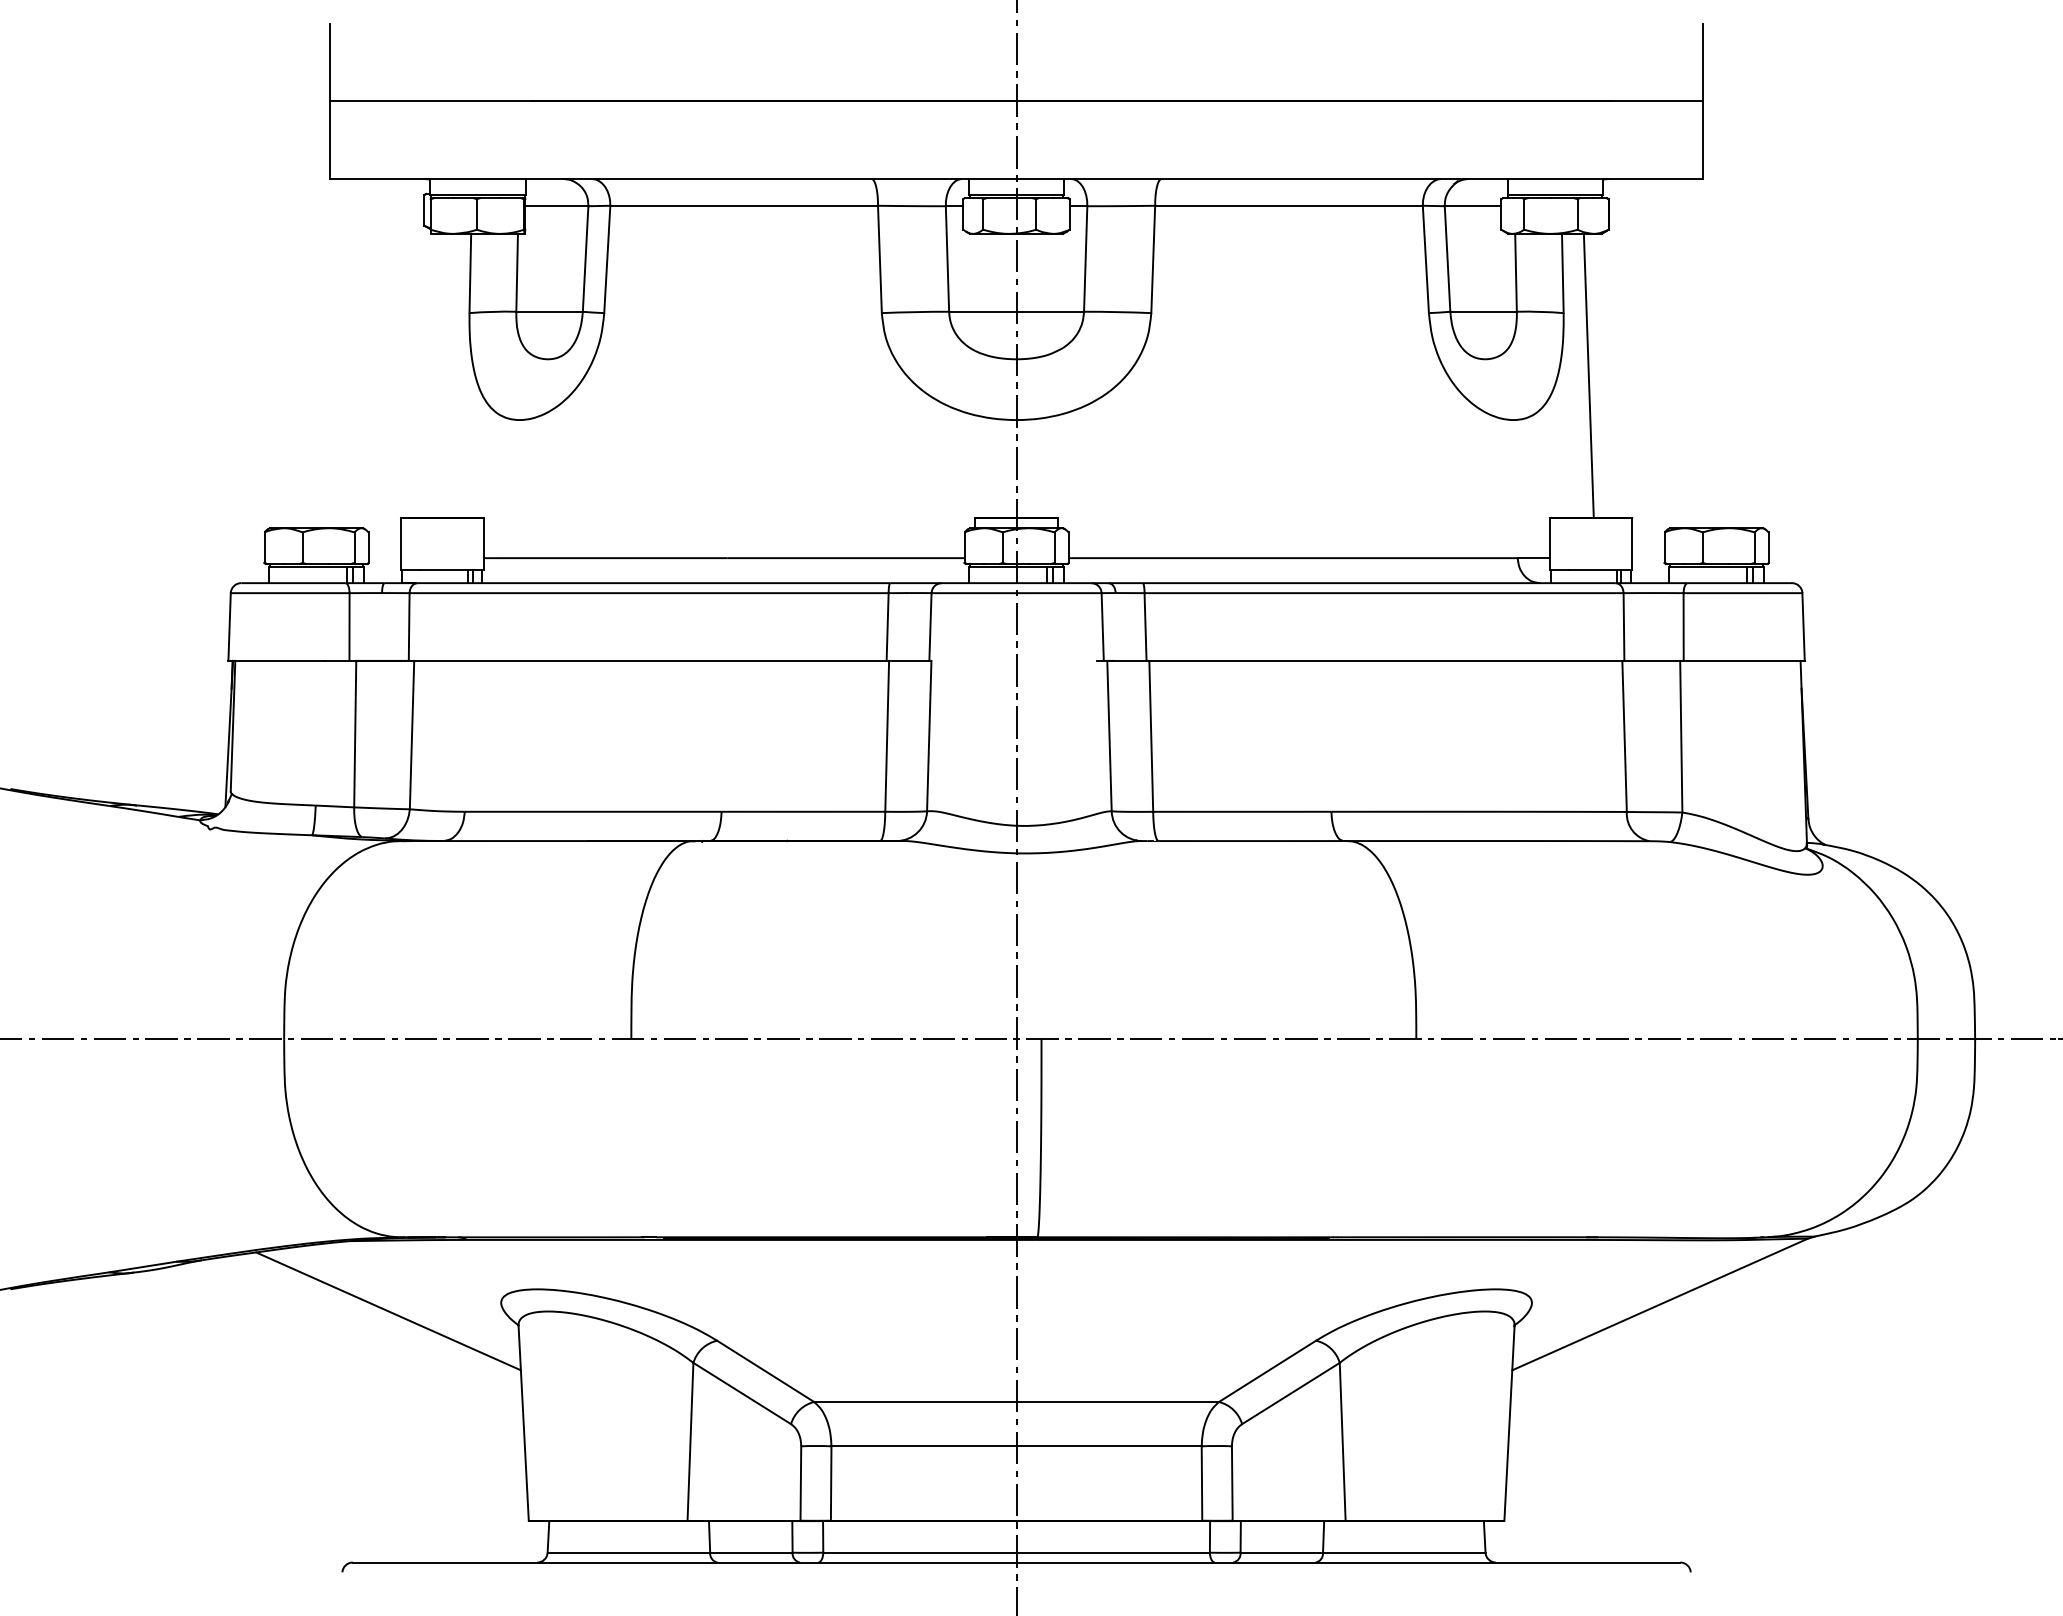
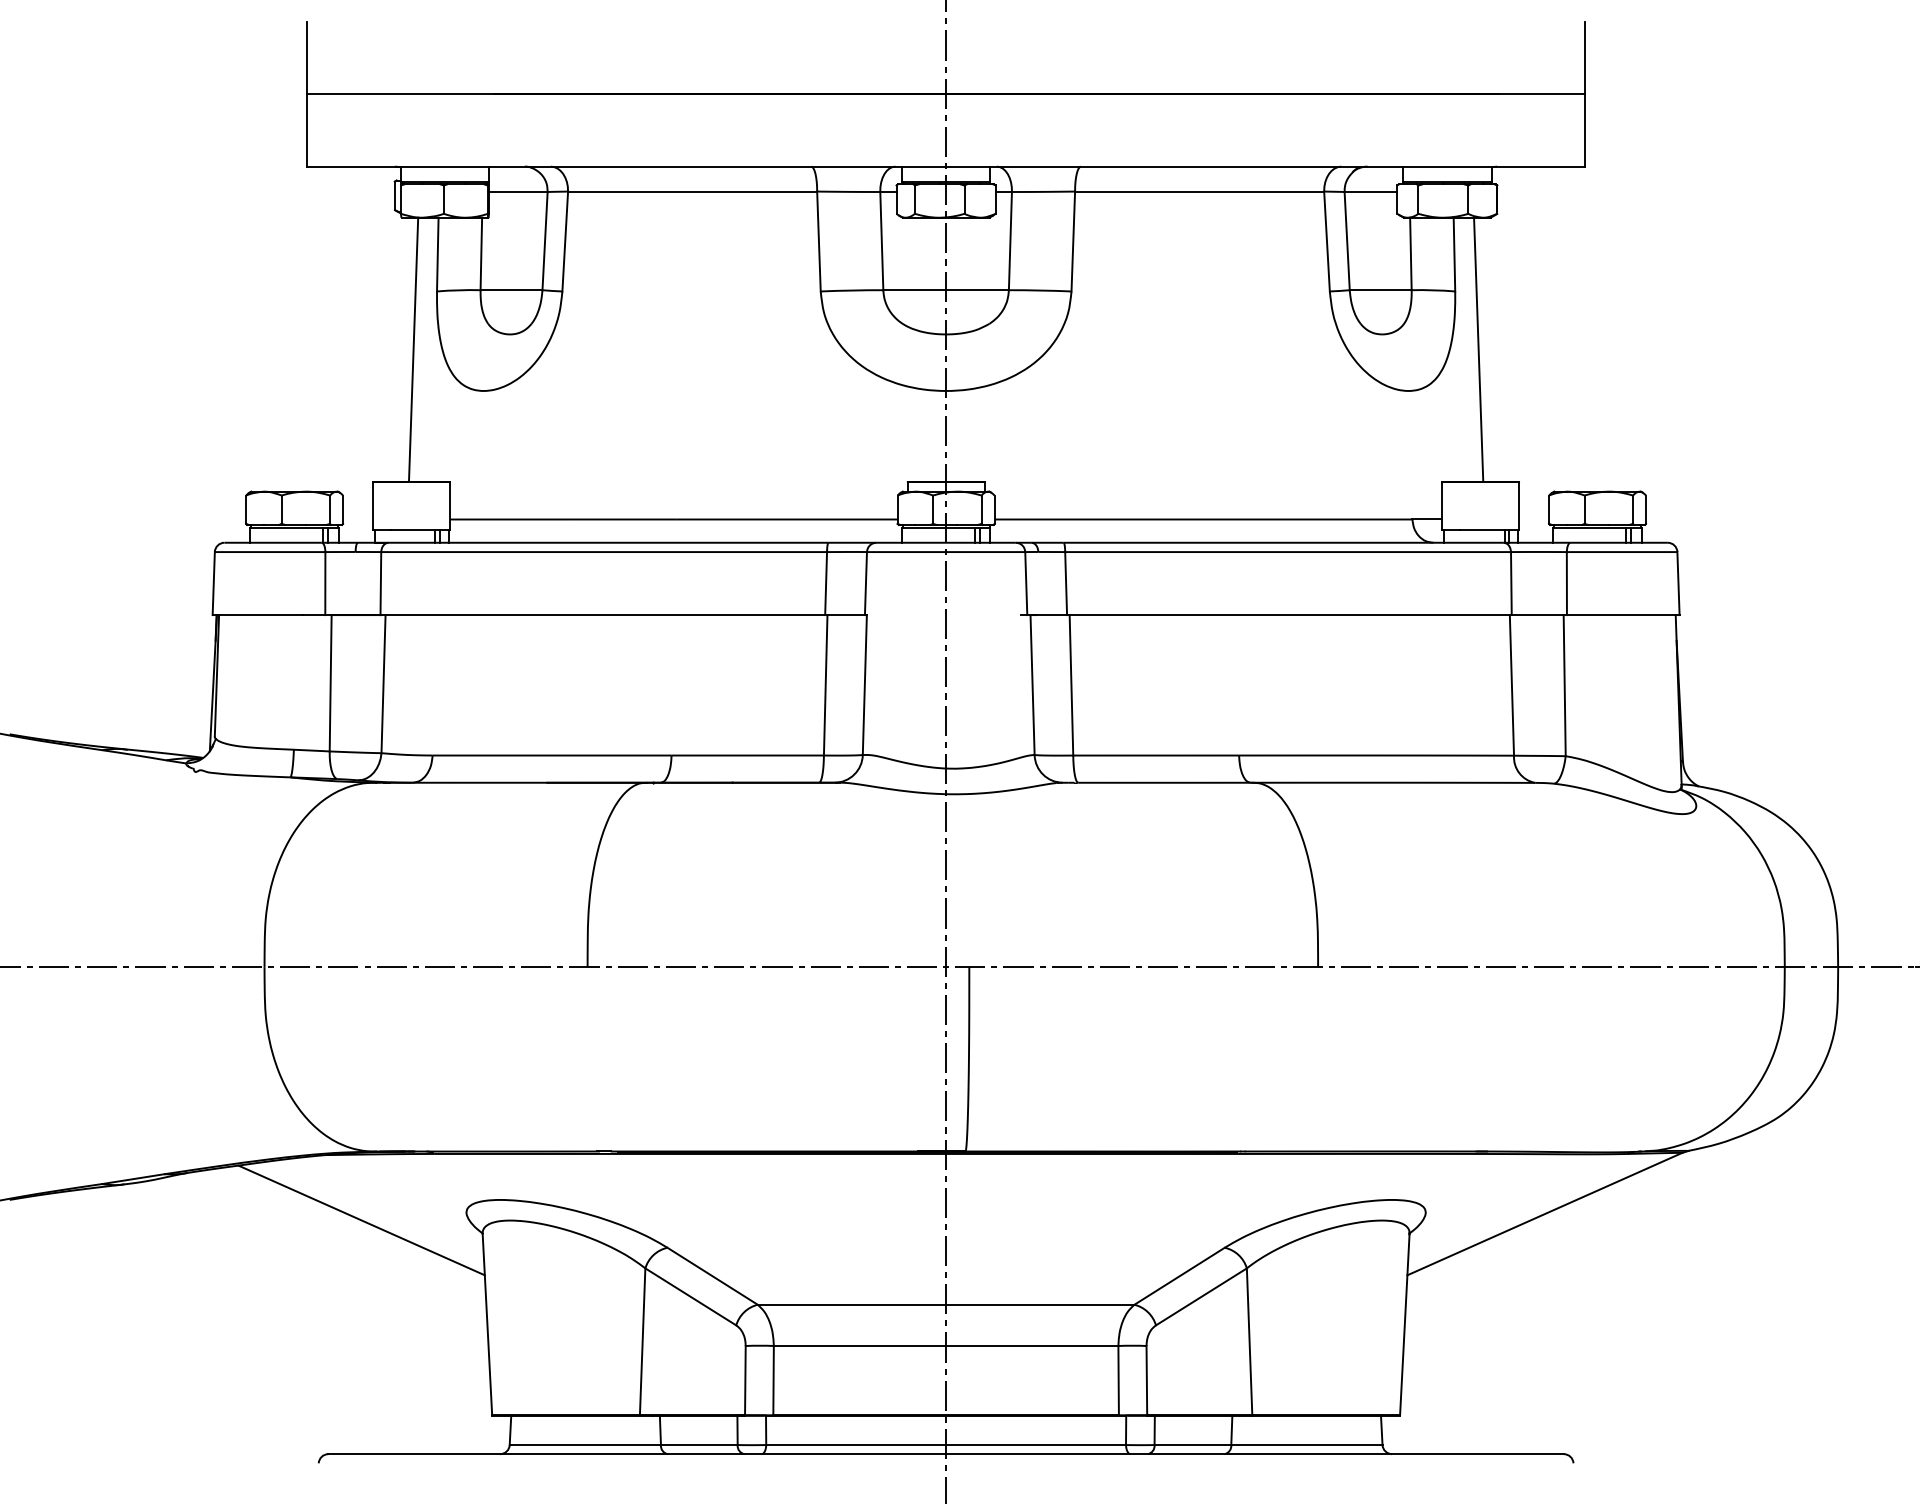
line: (444, 375) -> (413, 349), added

